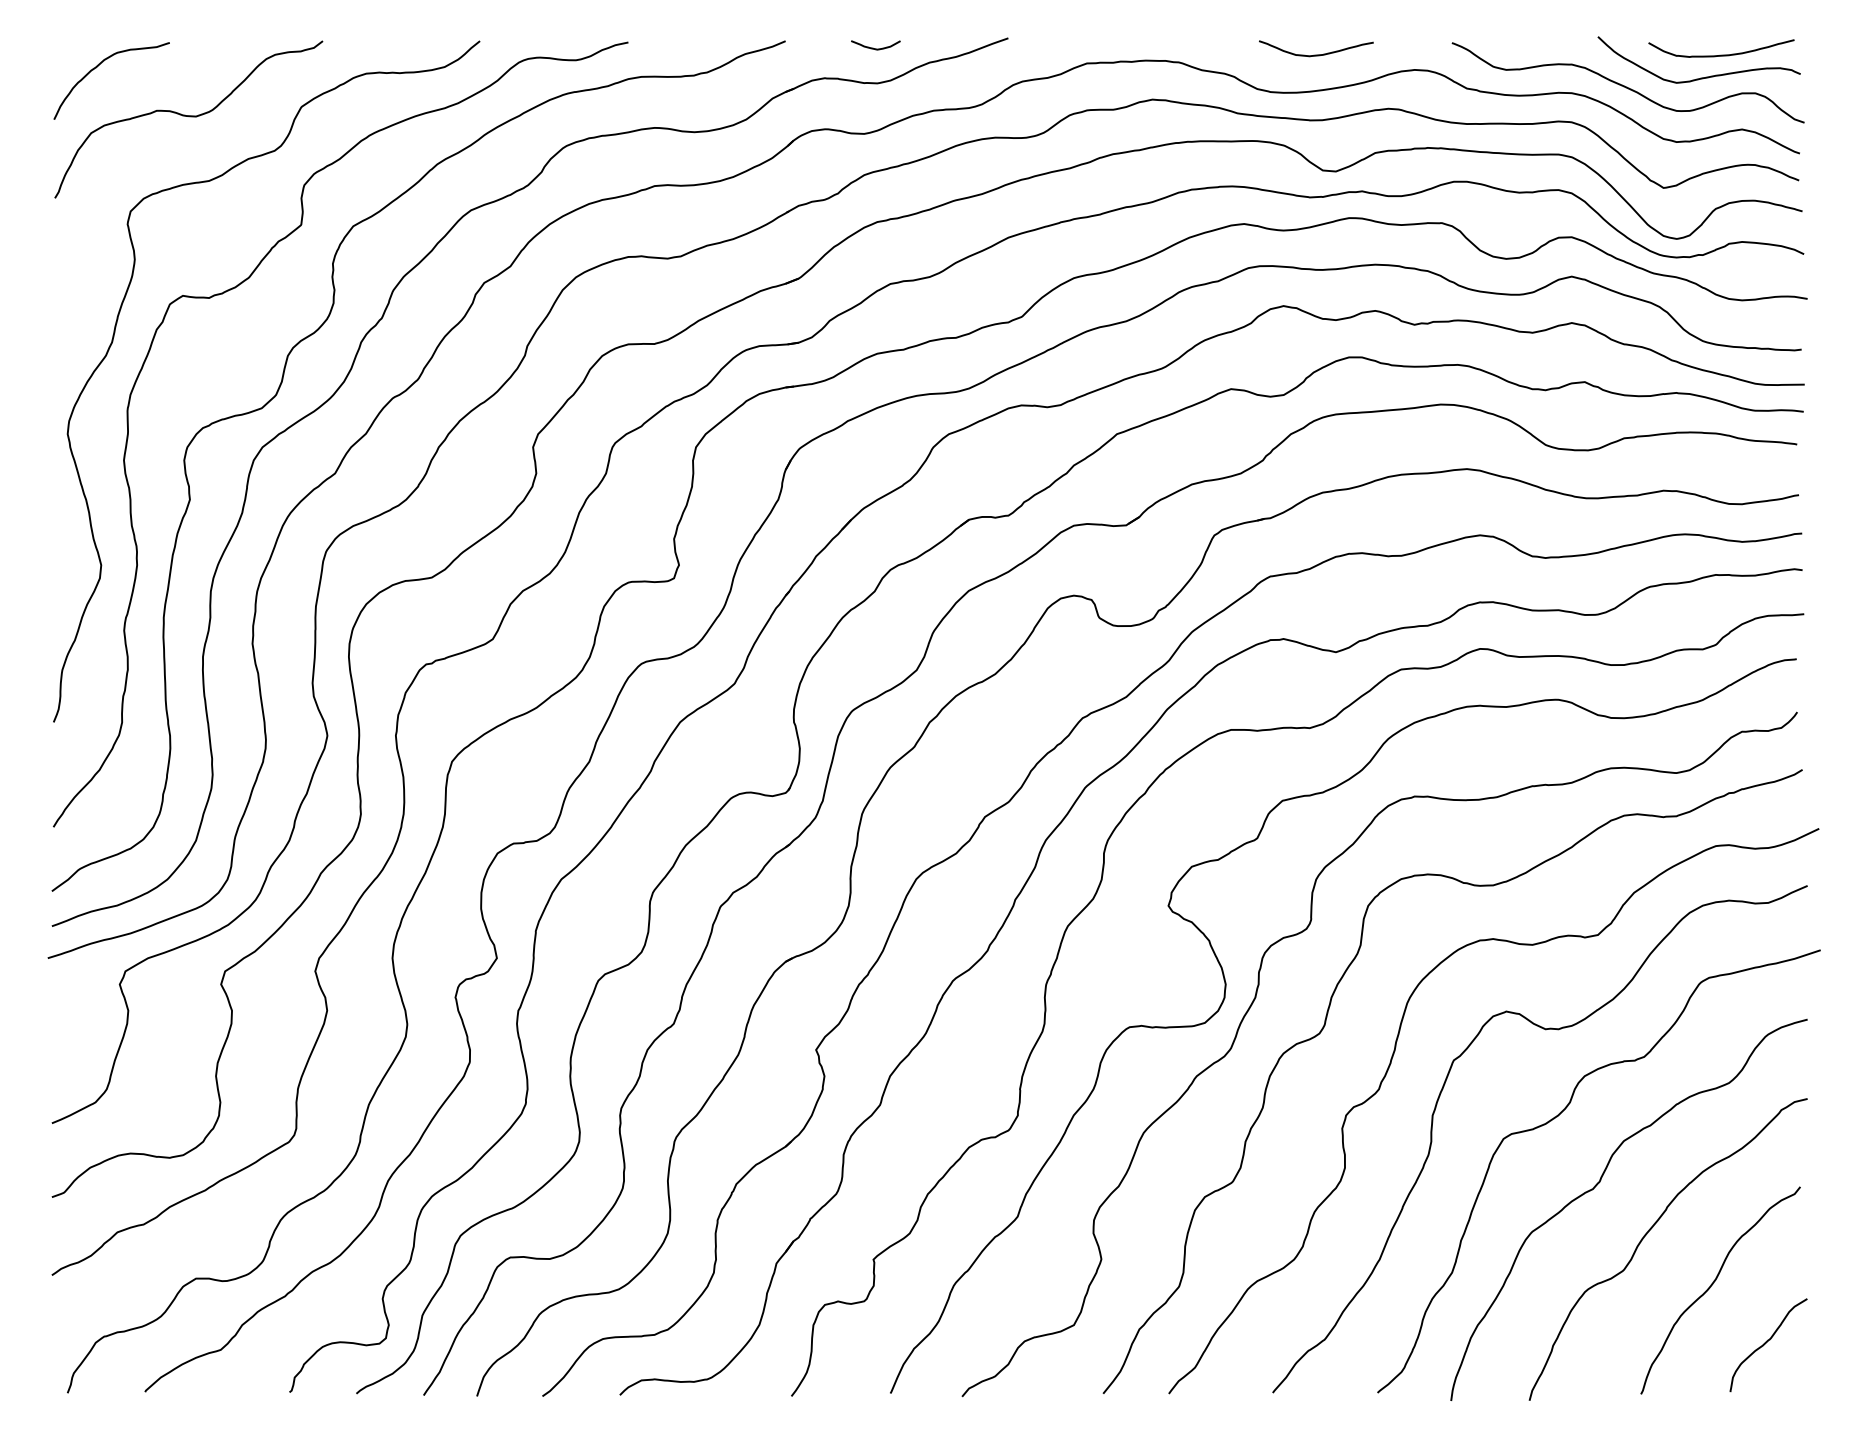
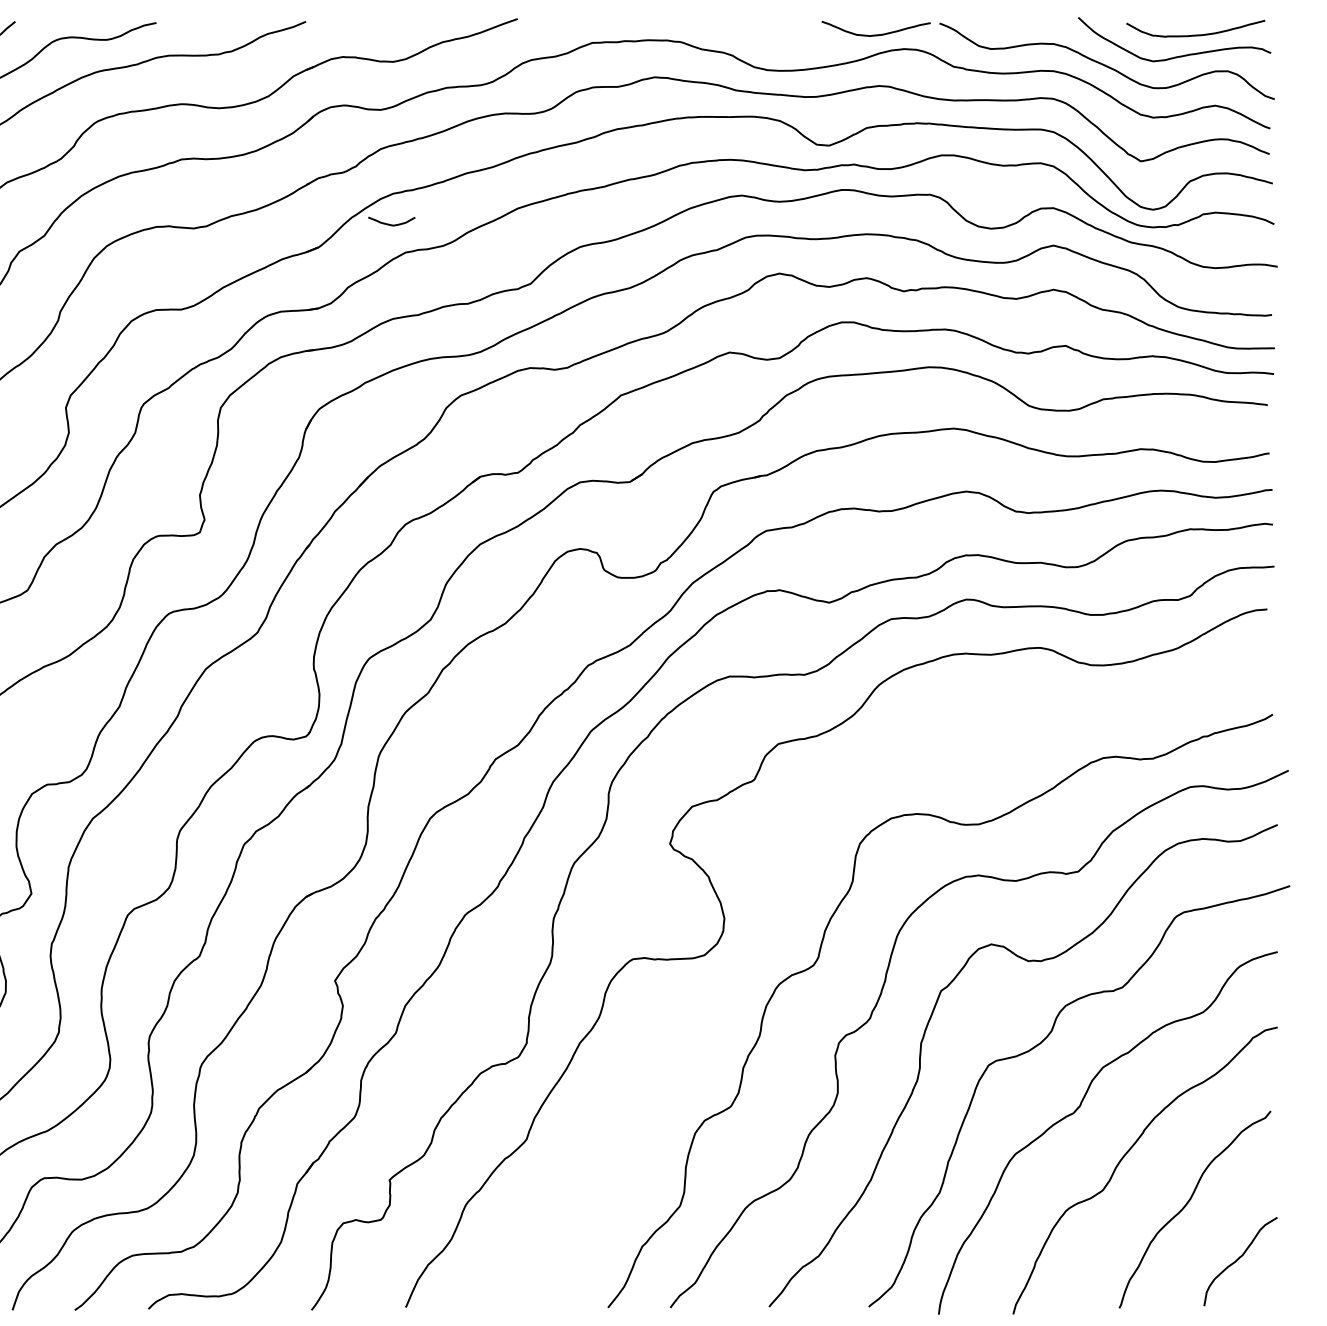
curve: (873, 47) -> (389, 223), moved
curve: (1316, 54) -> (876, 34), moved
curve: (1256, 997) -> (753, 931), removed

